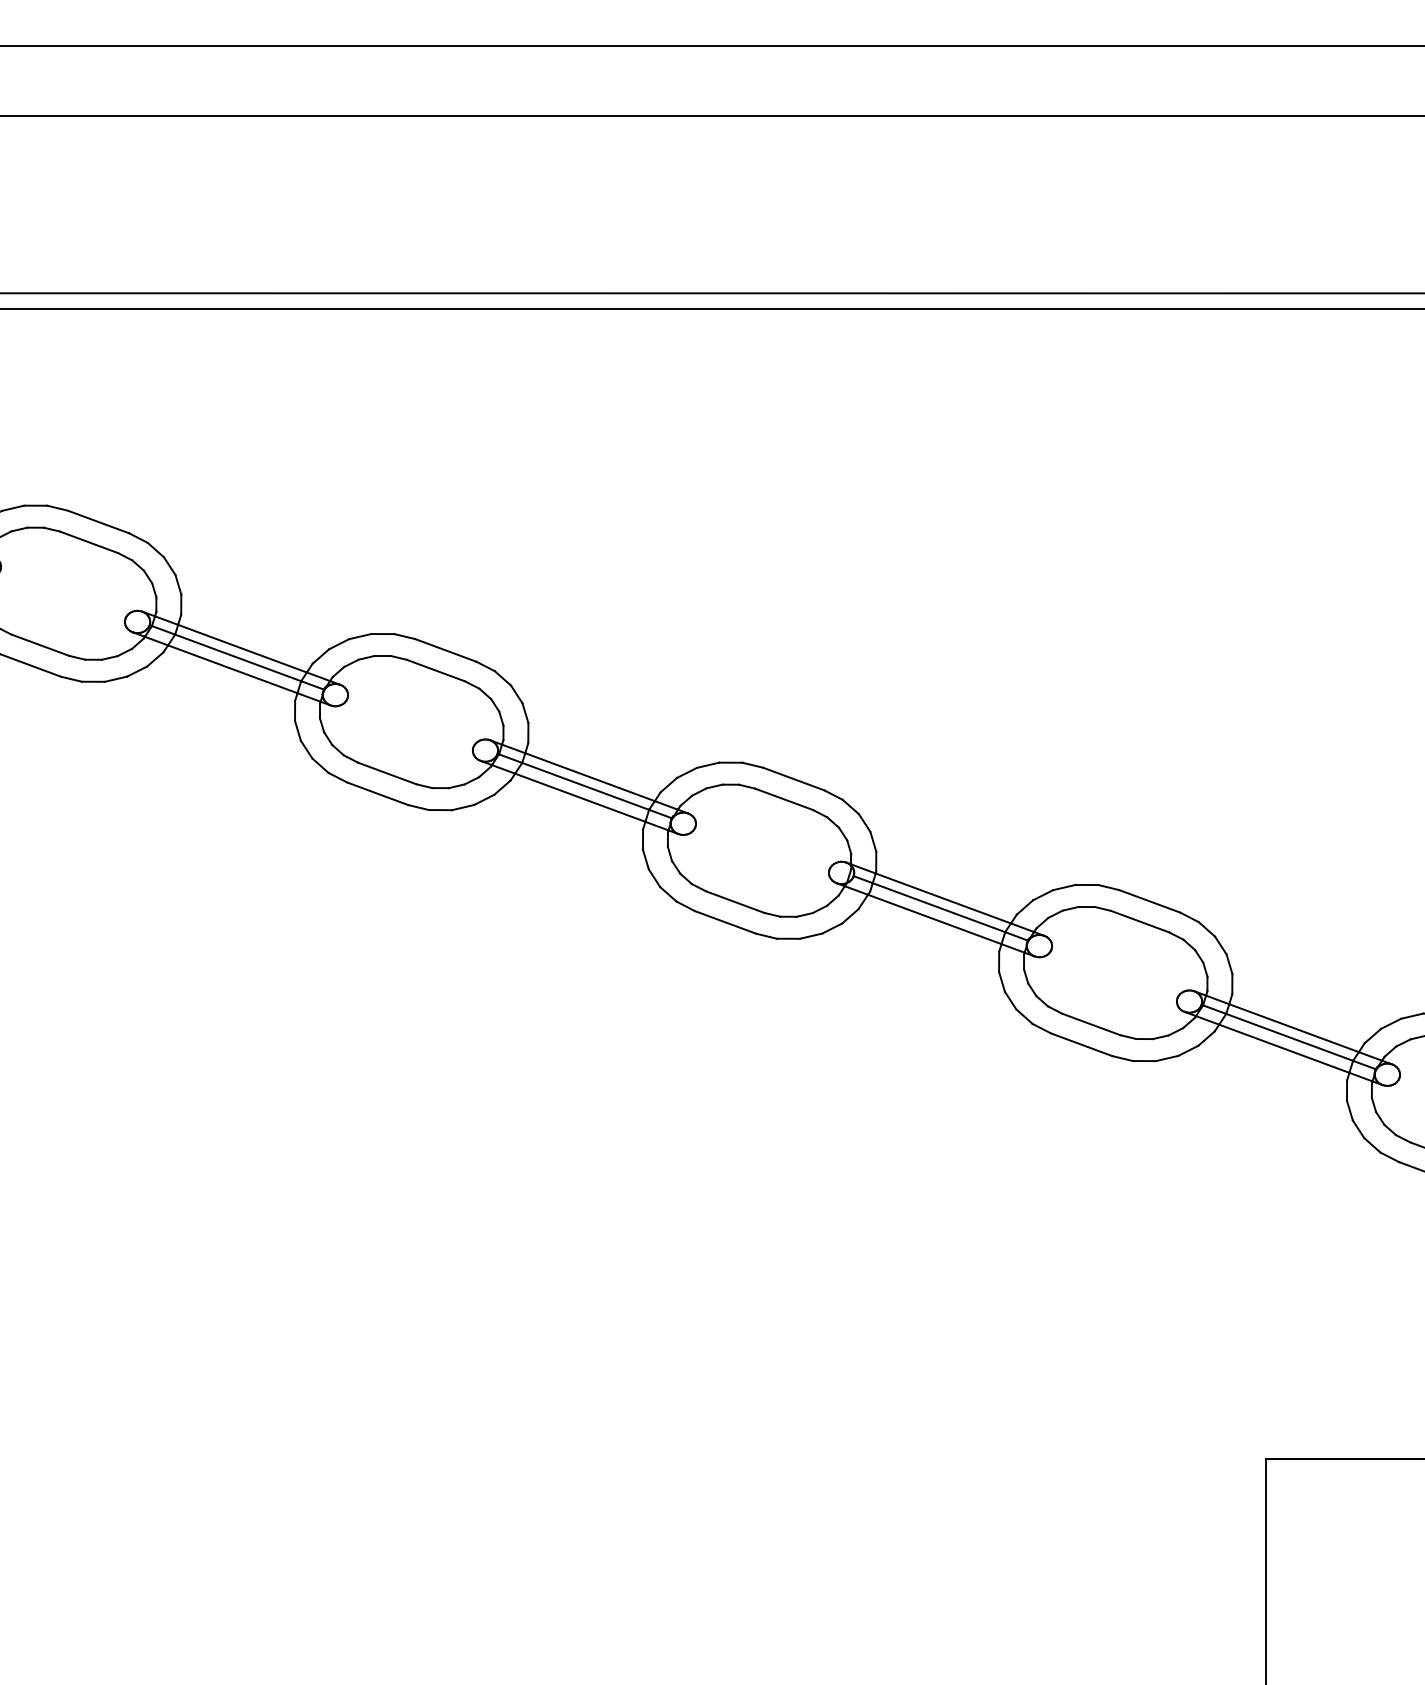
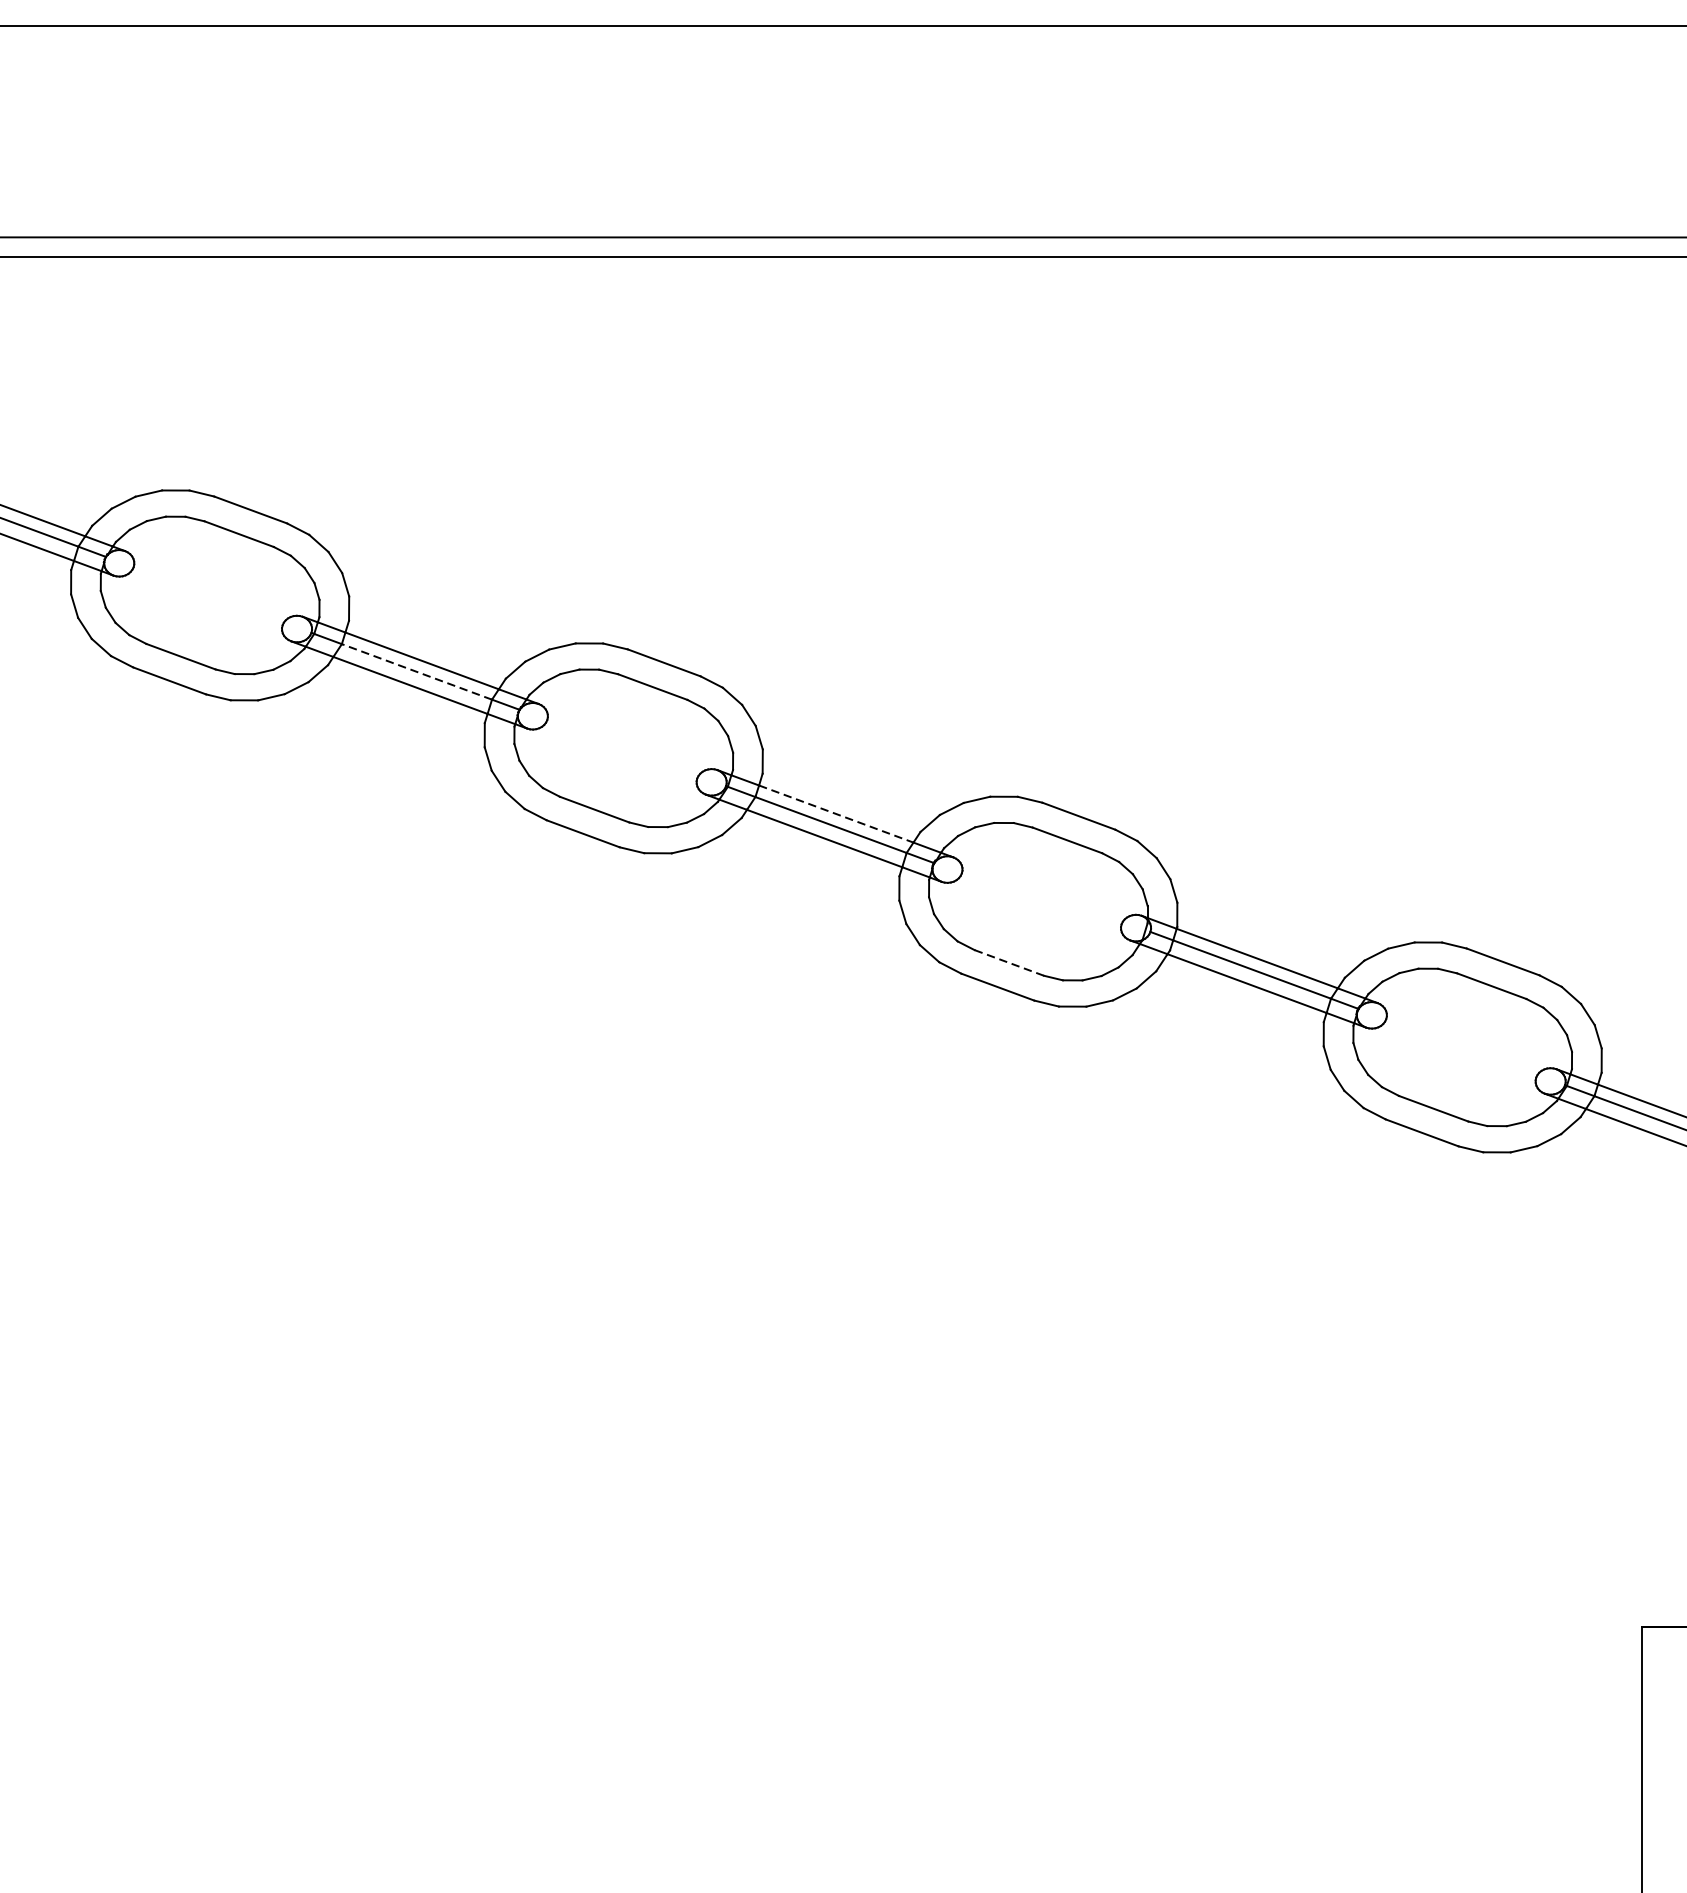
line: (237, 657) -> (416, 671), solid -> dashed
line: (590, 777) -> (836, 814), solid -> dashed
line: (734, 901) -> (1008, 962), solid -> dashed

